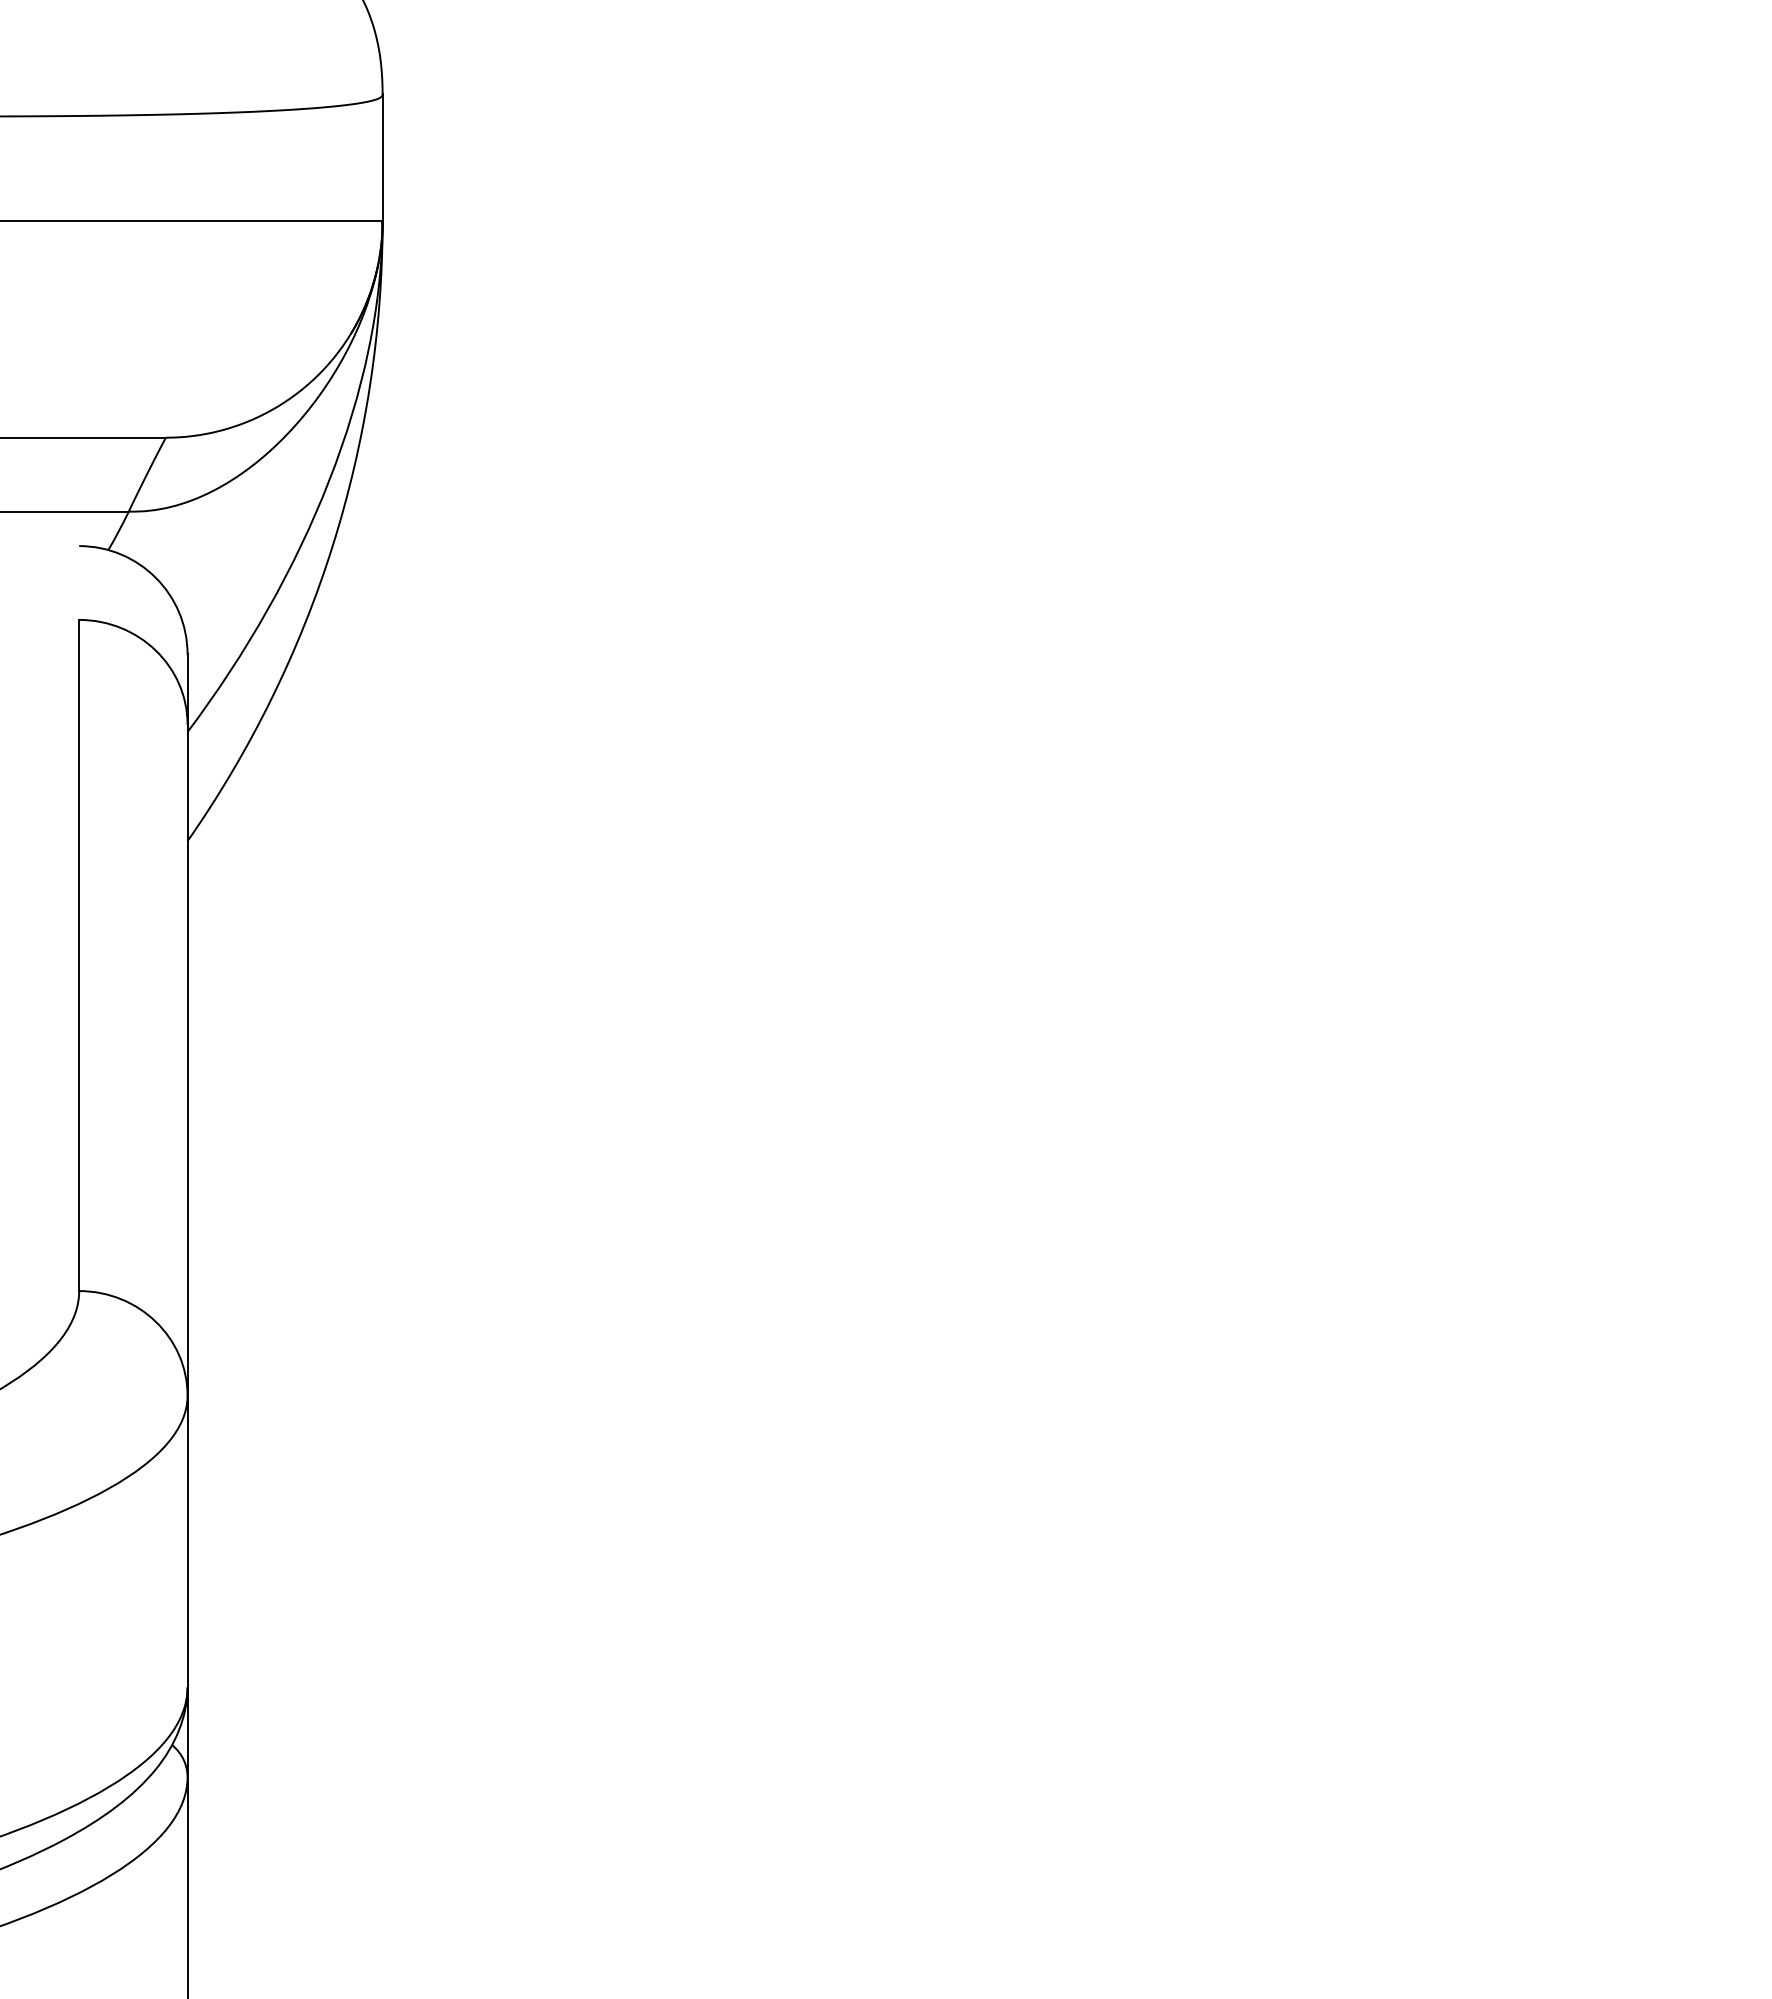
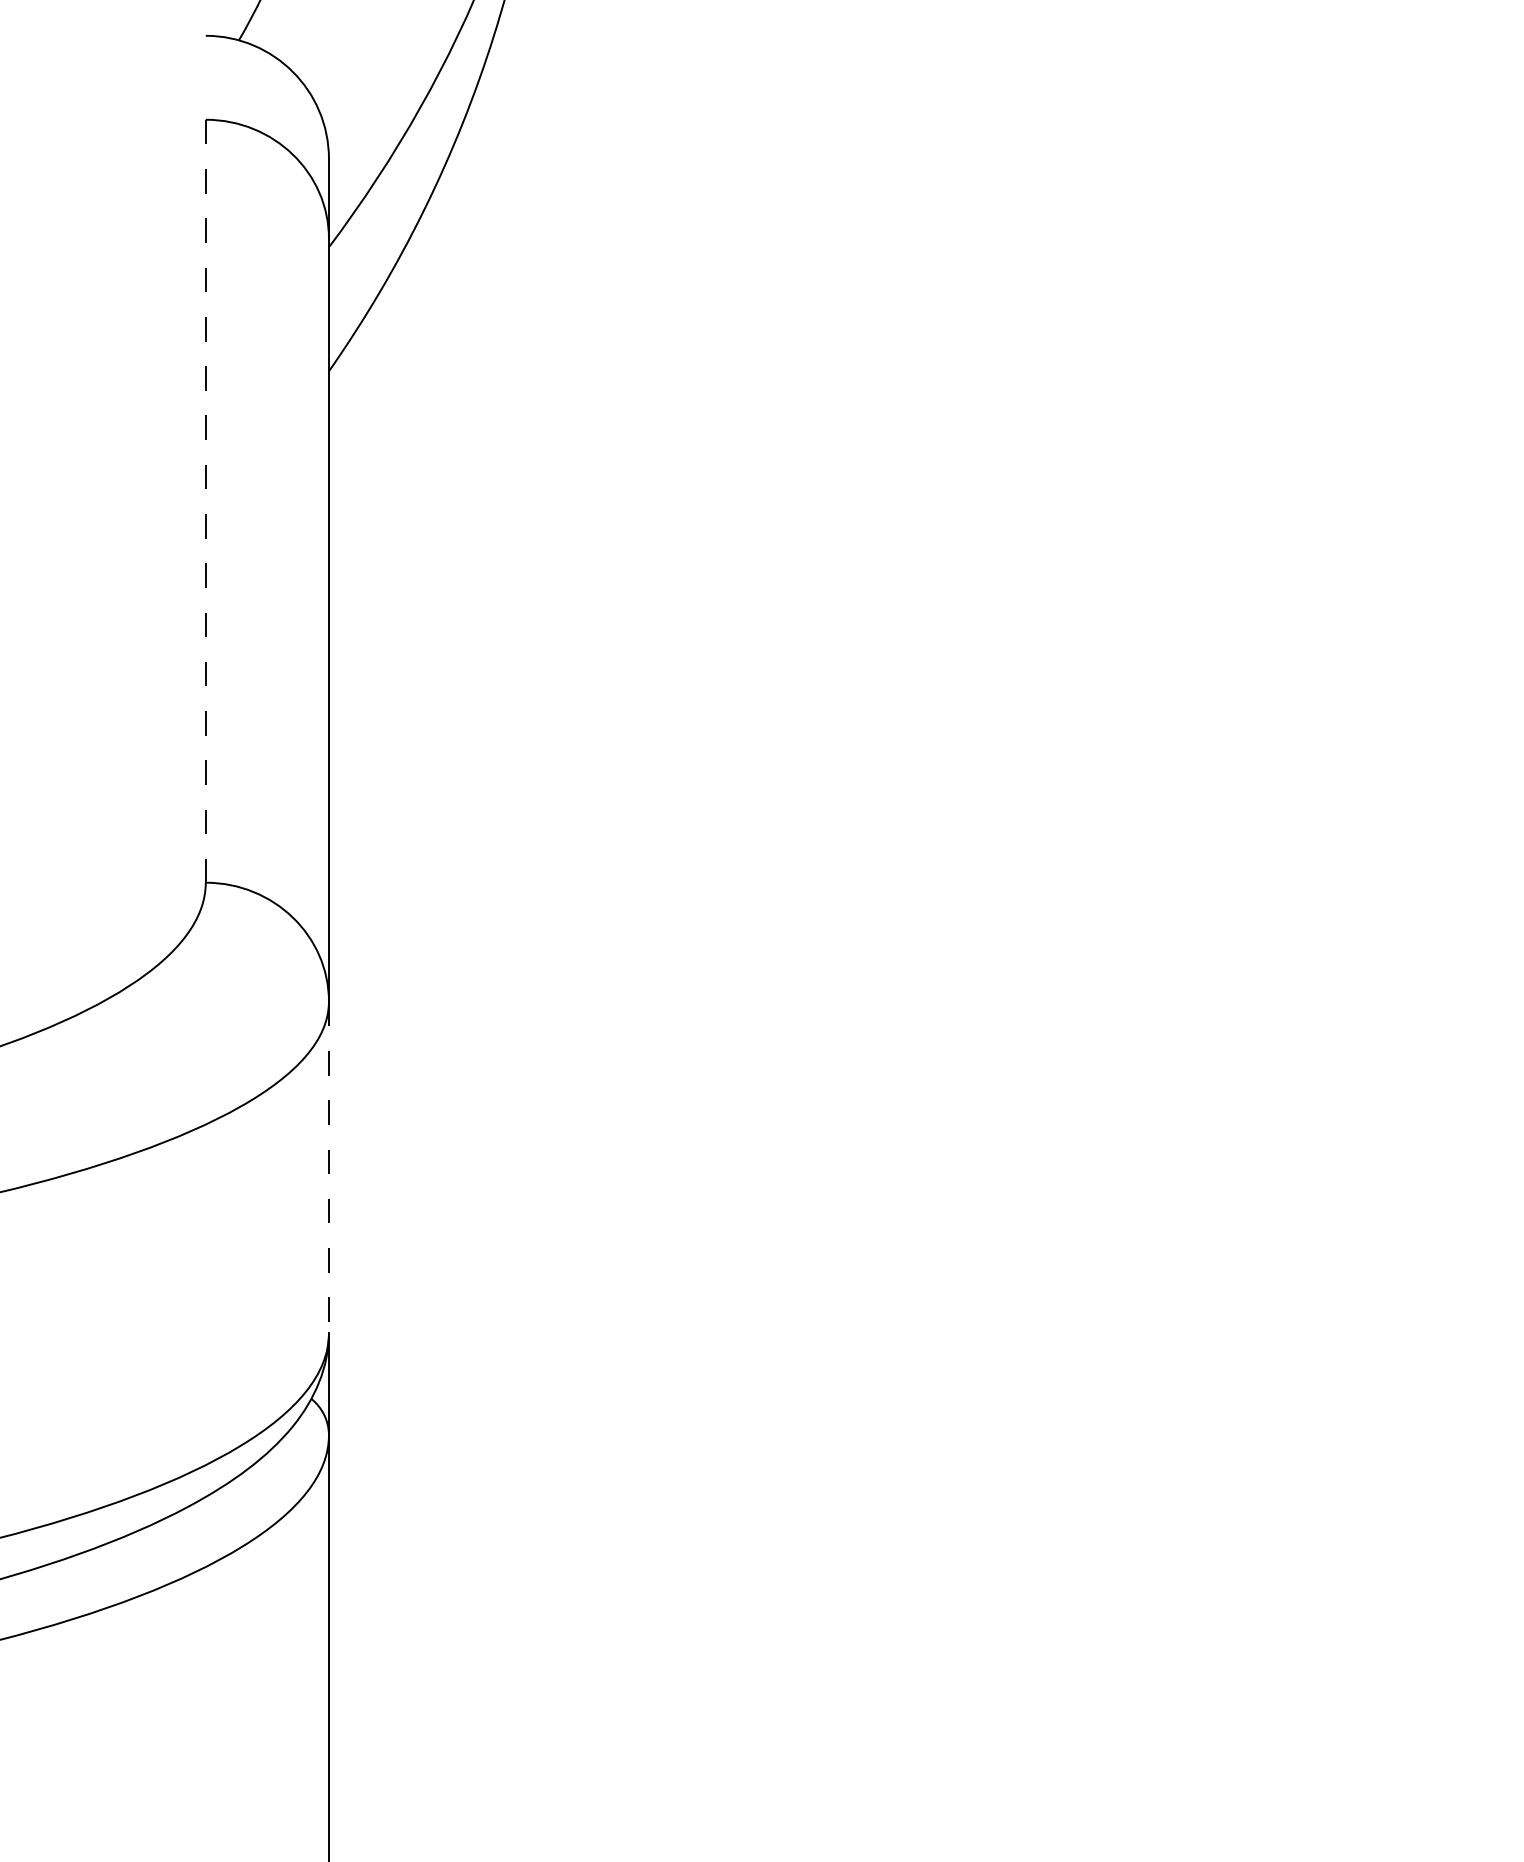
line: (79, 955) -> (206, 501), solid -> dashed
line: (187, 1541) -> (328, 1167), solid -> dashed

